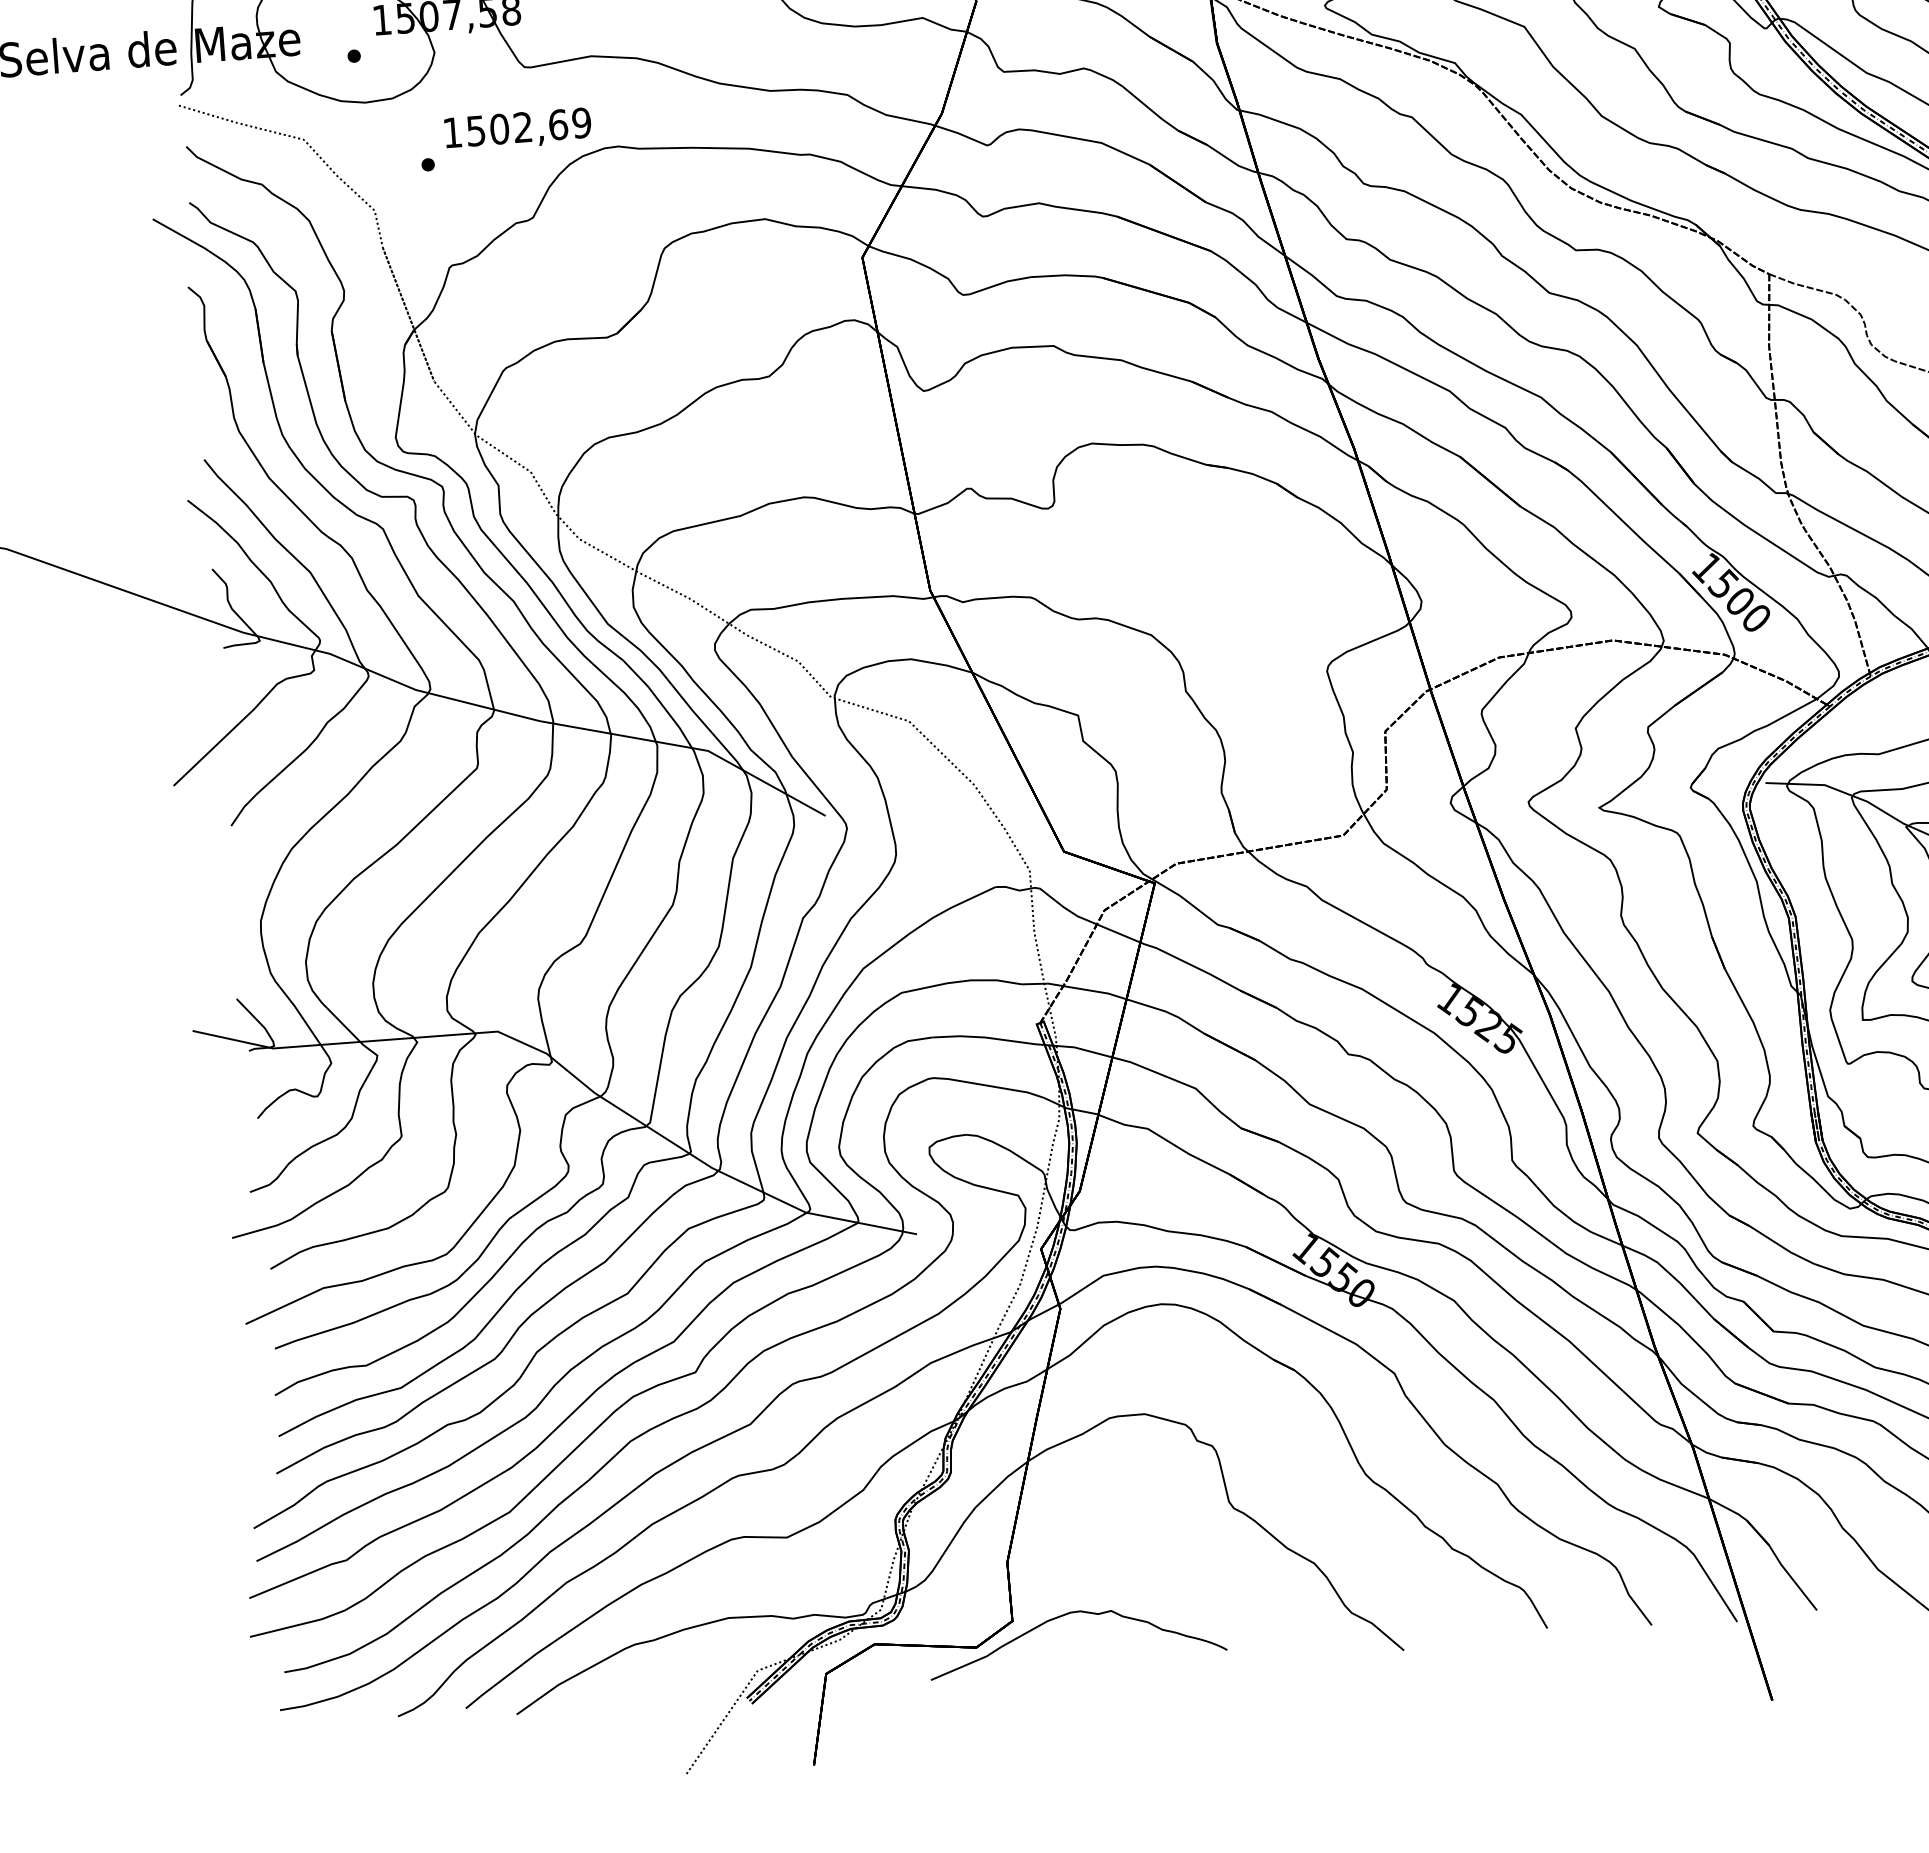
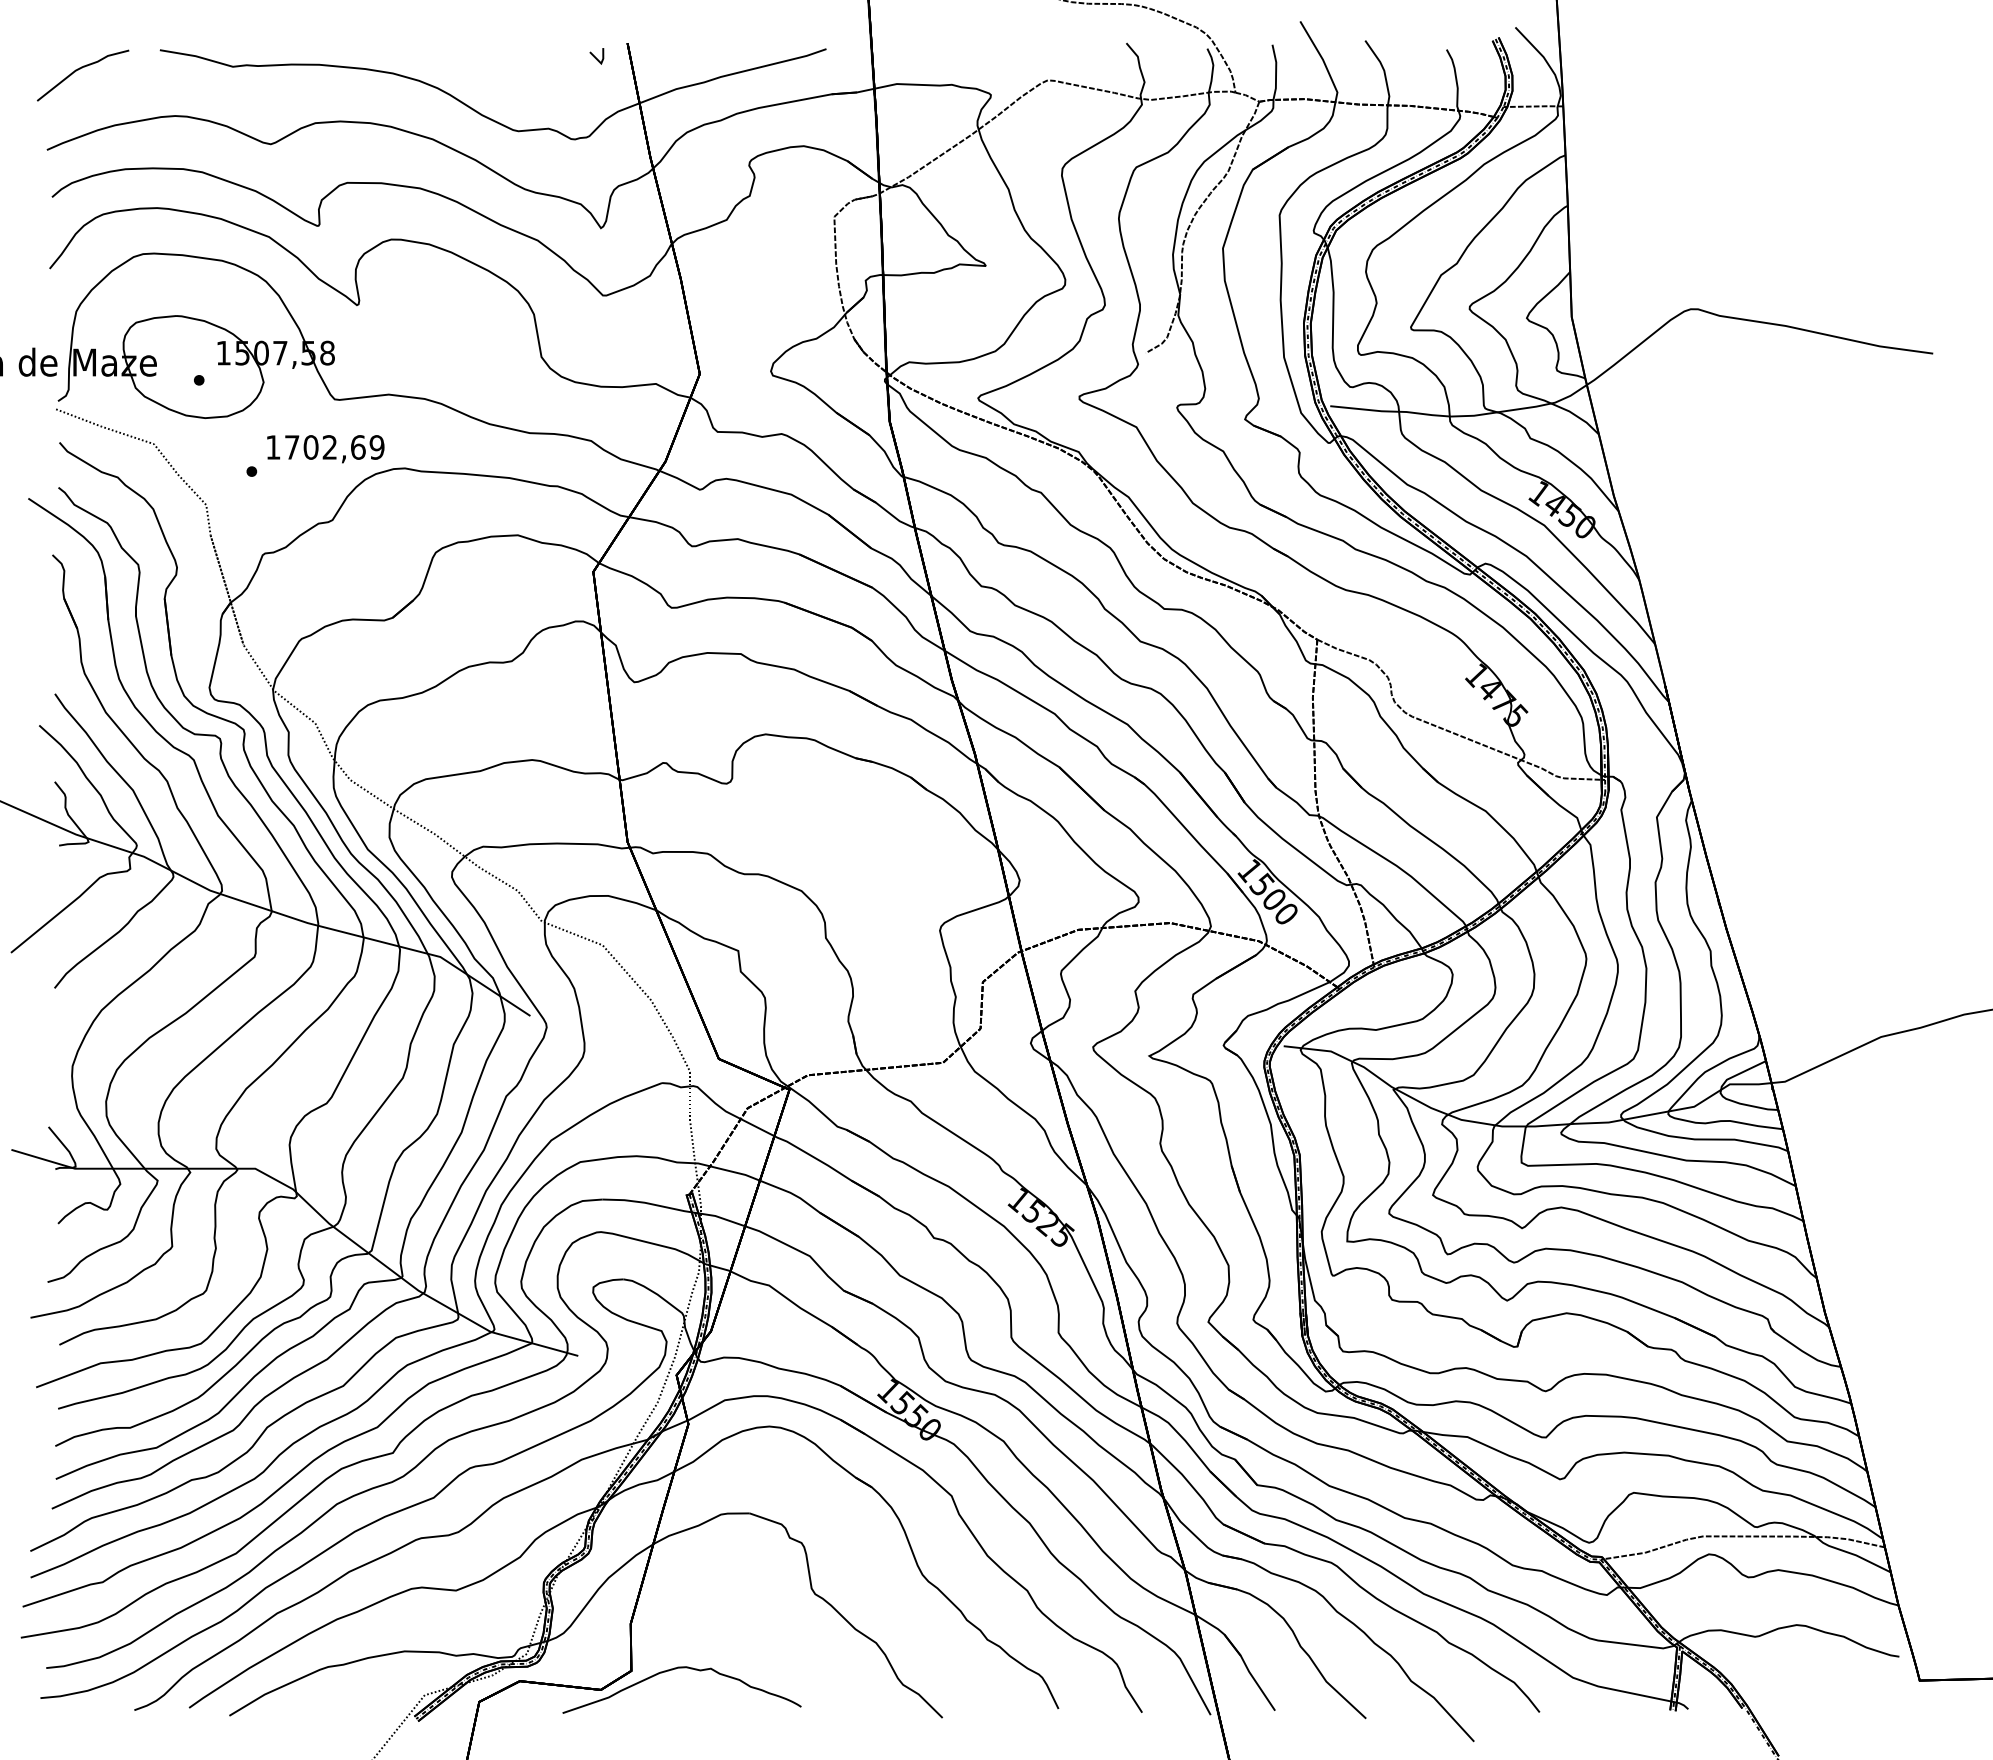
text: (476, 131) -> (292, 447), 1502,69 -> 1702,69

